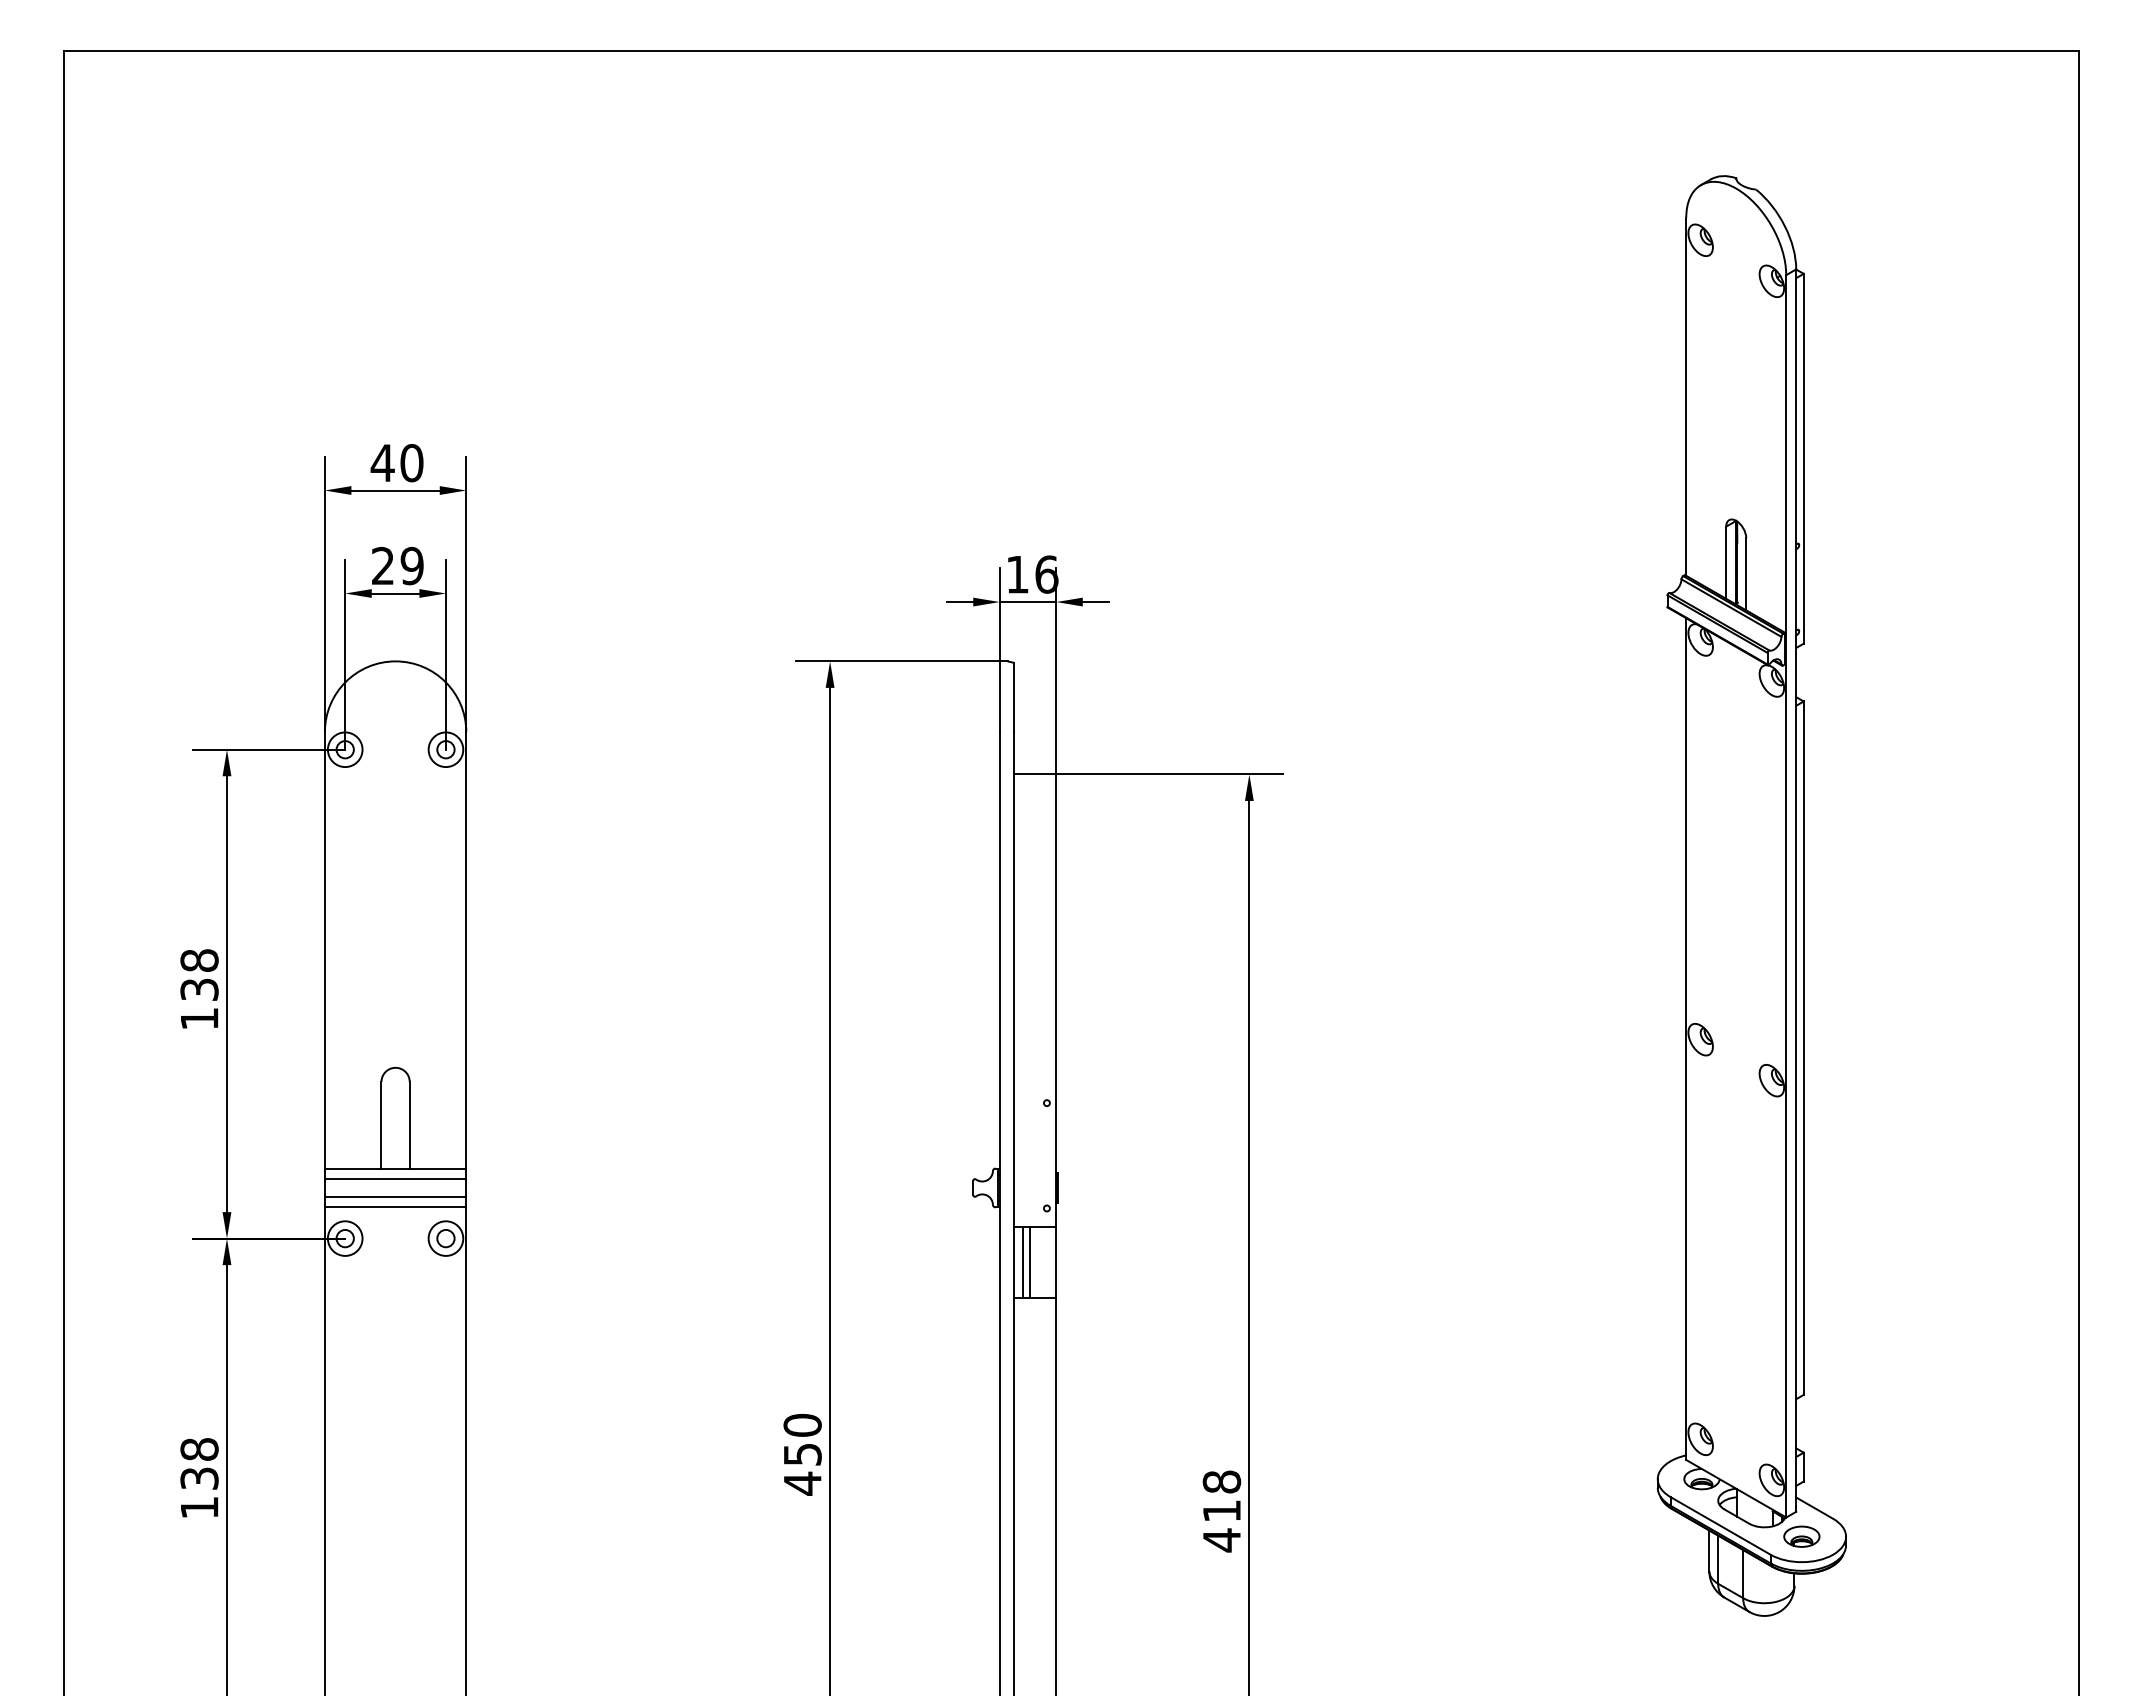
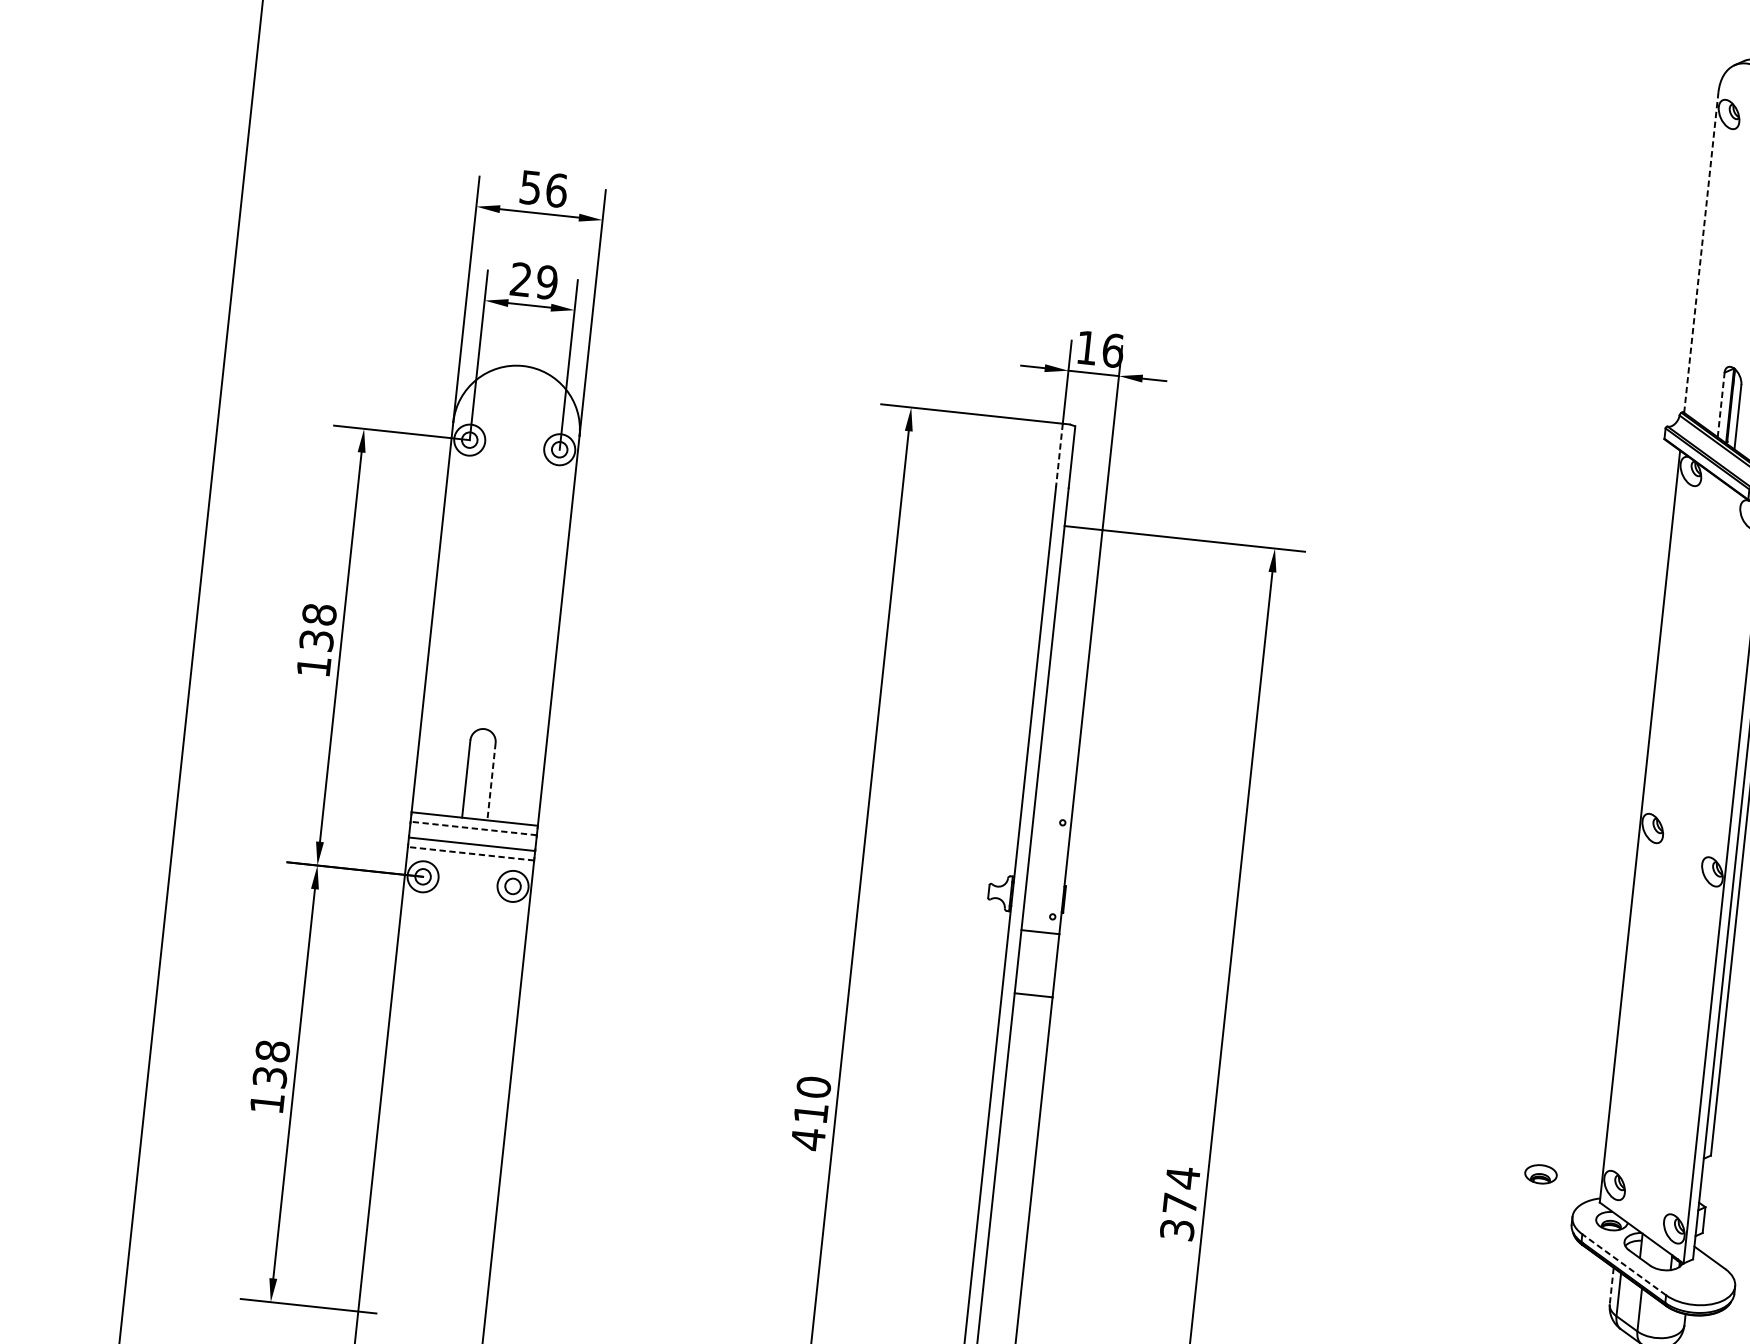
line: (1686, 396) -> (1701, 252), solid -> dashed
text: (396, 463) -> (542, 189), 40 -> 56
line: (1726, 562) -> (1721, 404), solid -> dashed
line: (999, 697) -> (1059, 455), solid -> dashed
line: (409, 1125) -> (491, 781), solid -> dashed
line: (395, 1179) -> (473, 828), solid -> dashed
line: (395, 1207) -> (470, 853), solid -> dashed
line: (1023, 1261) -> (1026, 961), removed
line: (1030, 1261) -> (1032, 962), removed
text: (802, 1454) -> (810, 1113), 450 -> 410
text: (1221, 1511) -> (1179, 1204), 418 -> 374
line: (1720, 1525) -> (1624, 1264), solid -> dashed
part: (1801, 1536) -> (1540, 1174), moved
line: (1709, 1551) -> (1611, 1286), solid -> dashed

